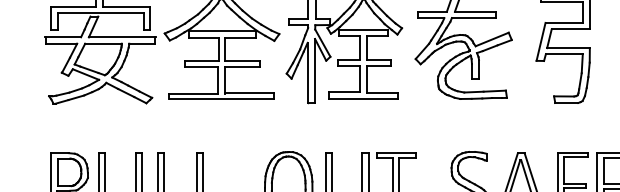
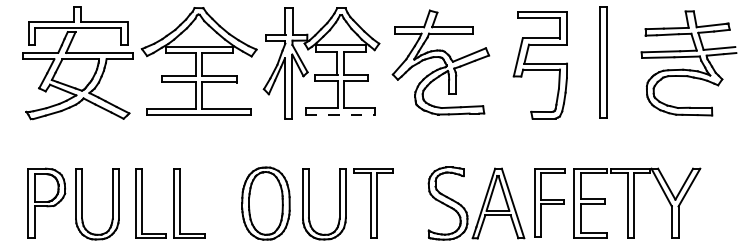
line: (363, 98) -> (340, 114), solid -> dashed

